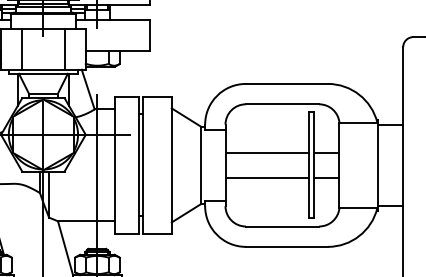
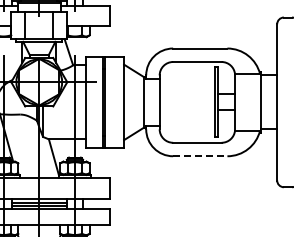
line: (266, 153) -> (186, 94), removed
line: (266, 177) -> (186, 110), removed
line: (287, 247) -> (200, 156), solid -> dashed

